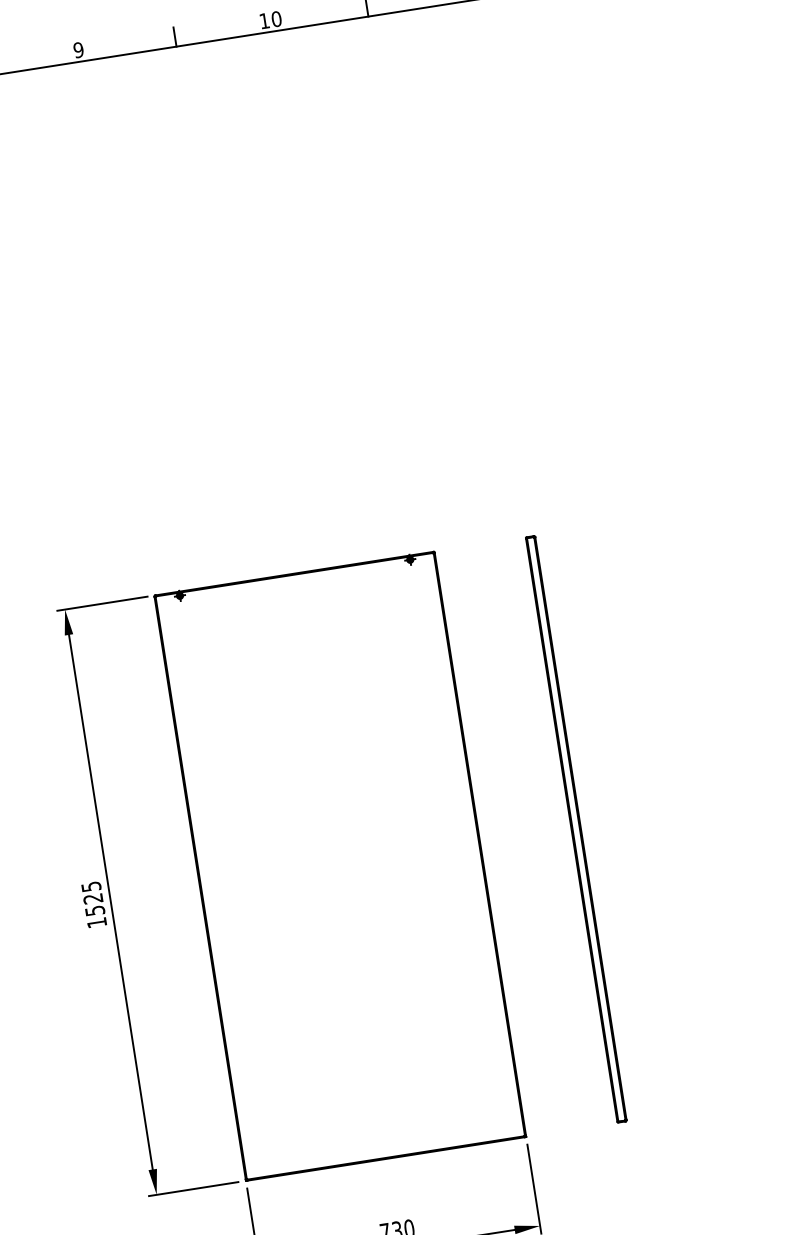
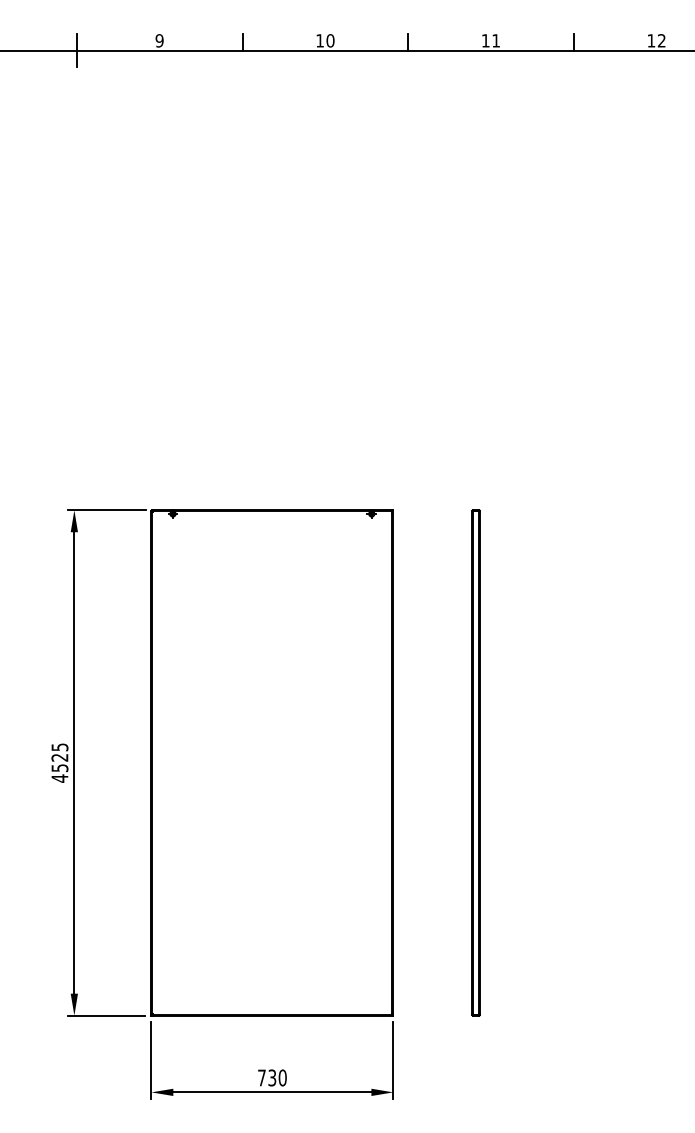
text: (96, 922) -> (59, 778), 1525 -> 4525

